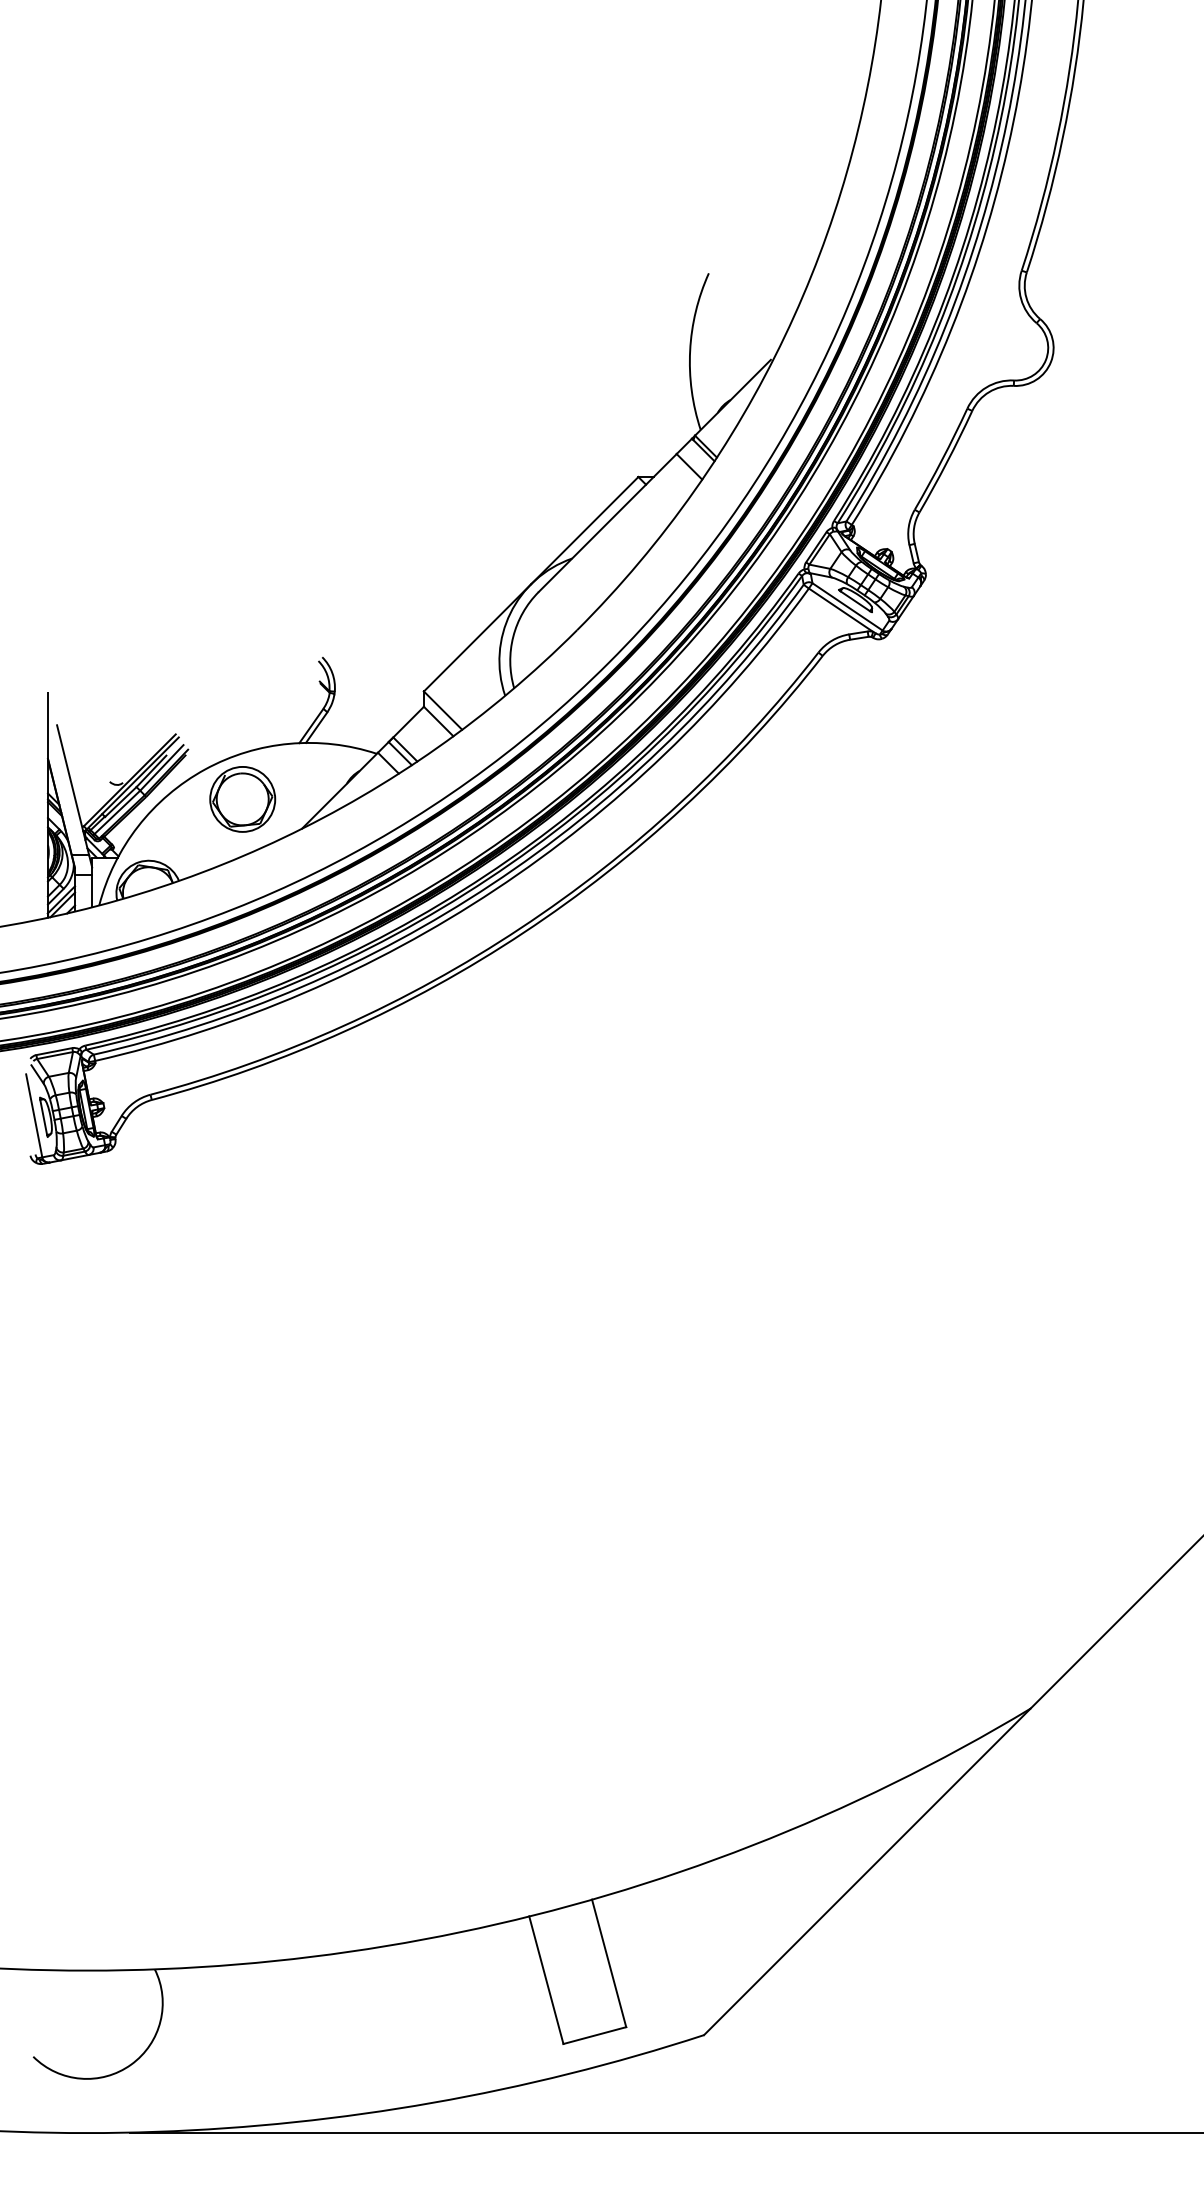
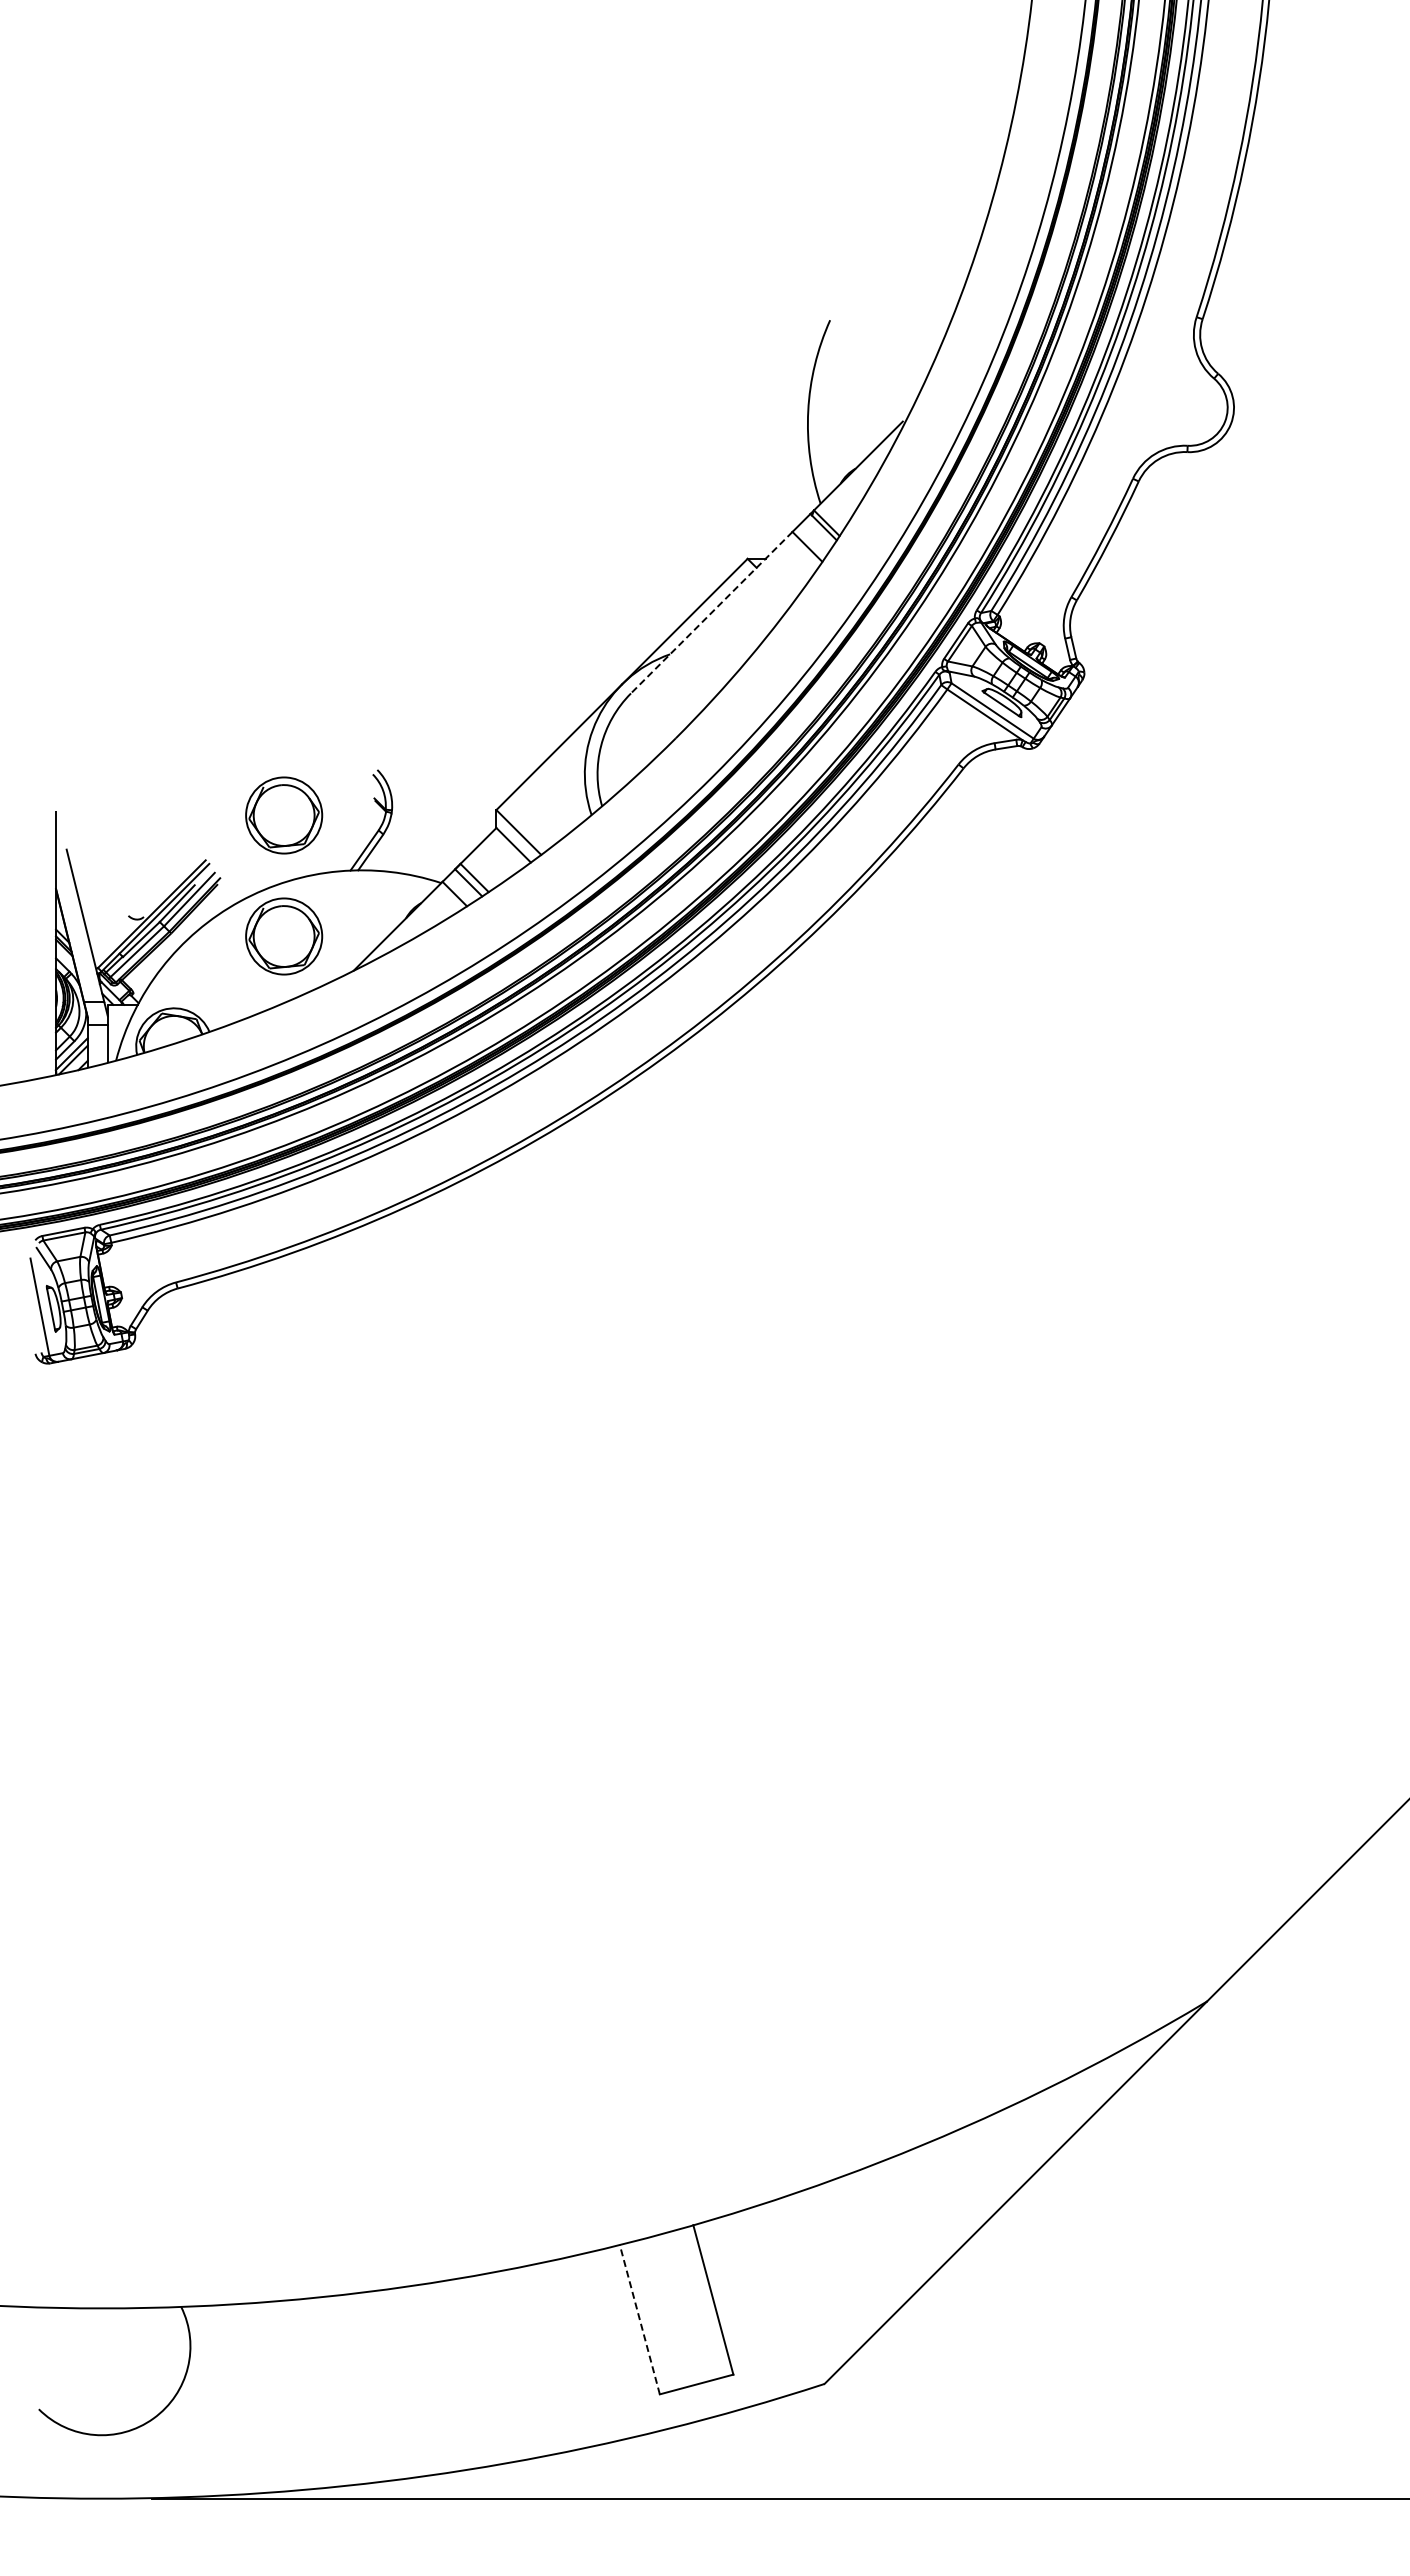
line: (607, 523) -> (711, 613), solid -> dashed
part: (243, 696) -> (284, 815), added
line: (546, 1980) -> (639, 2319), solid -> dashed

